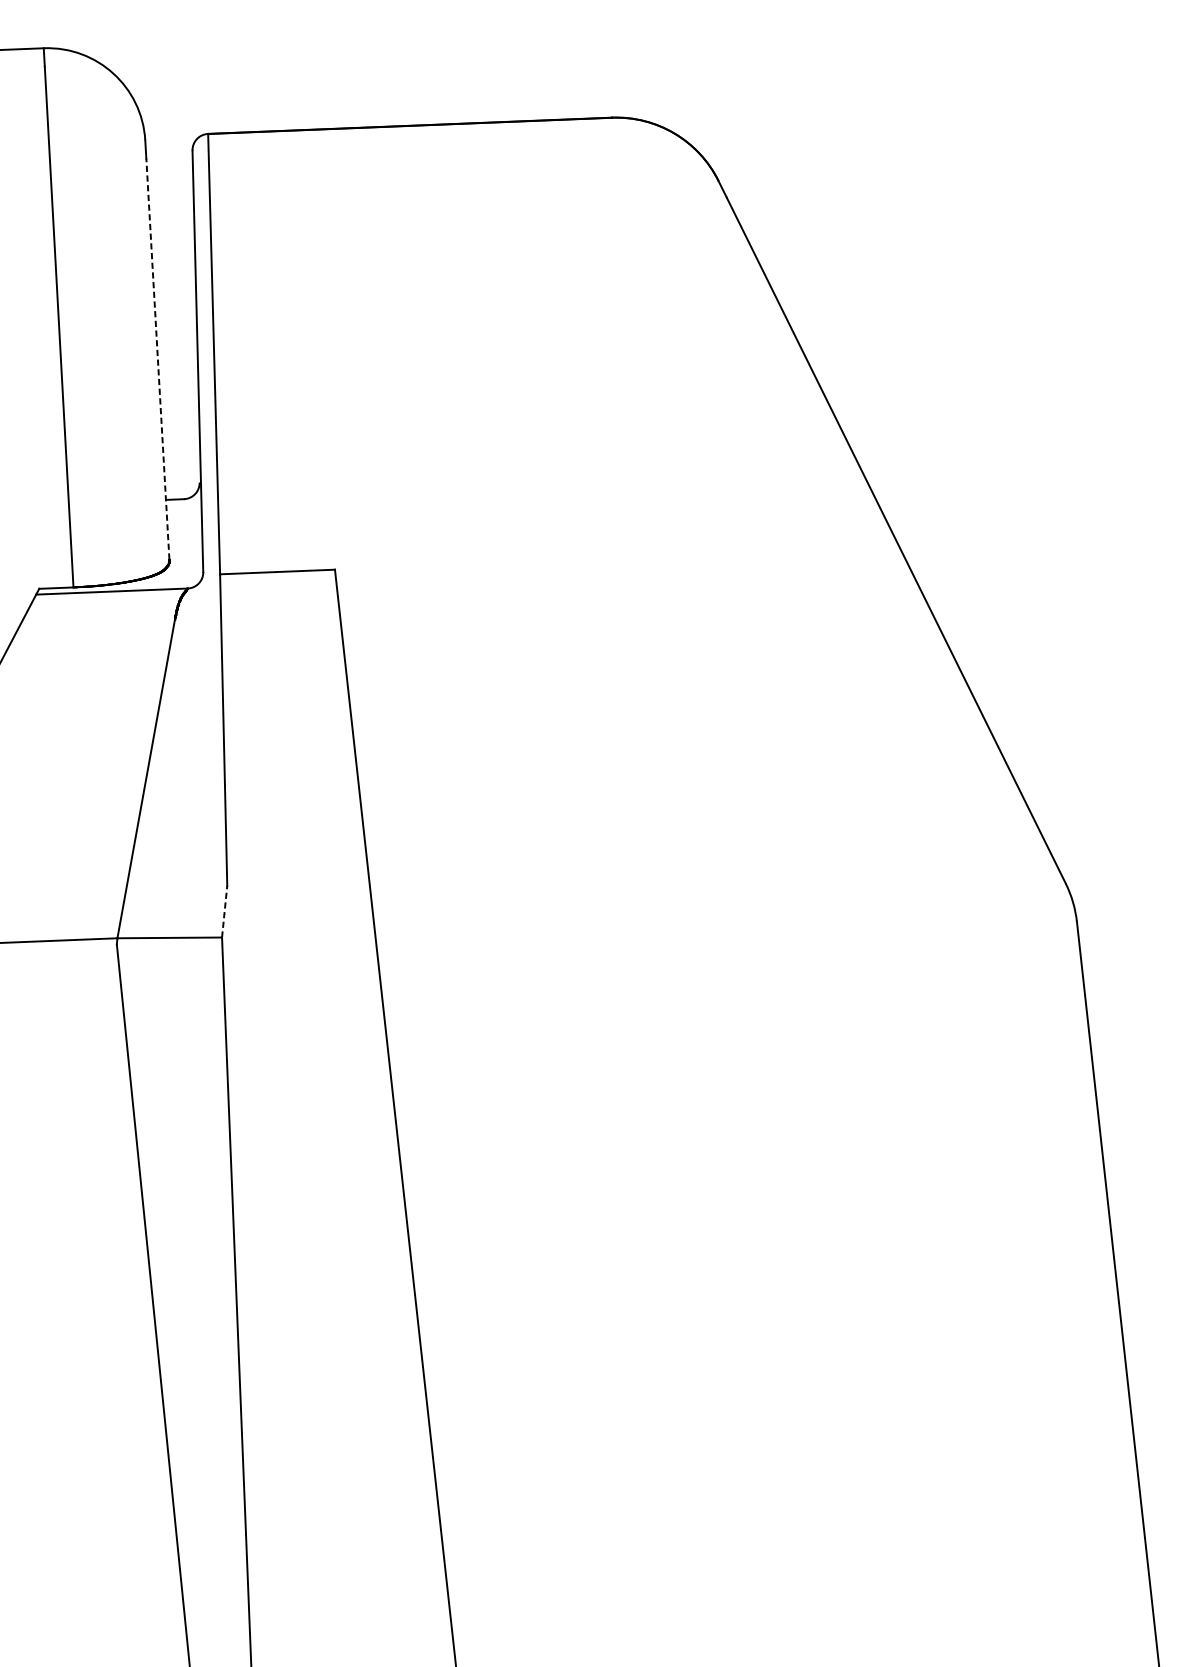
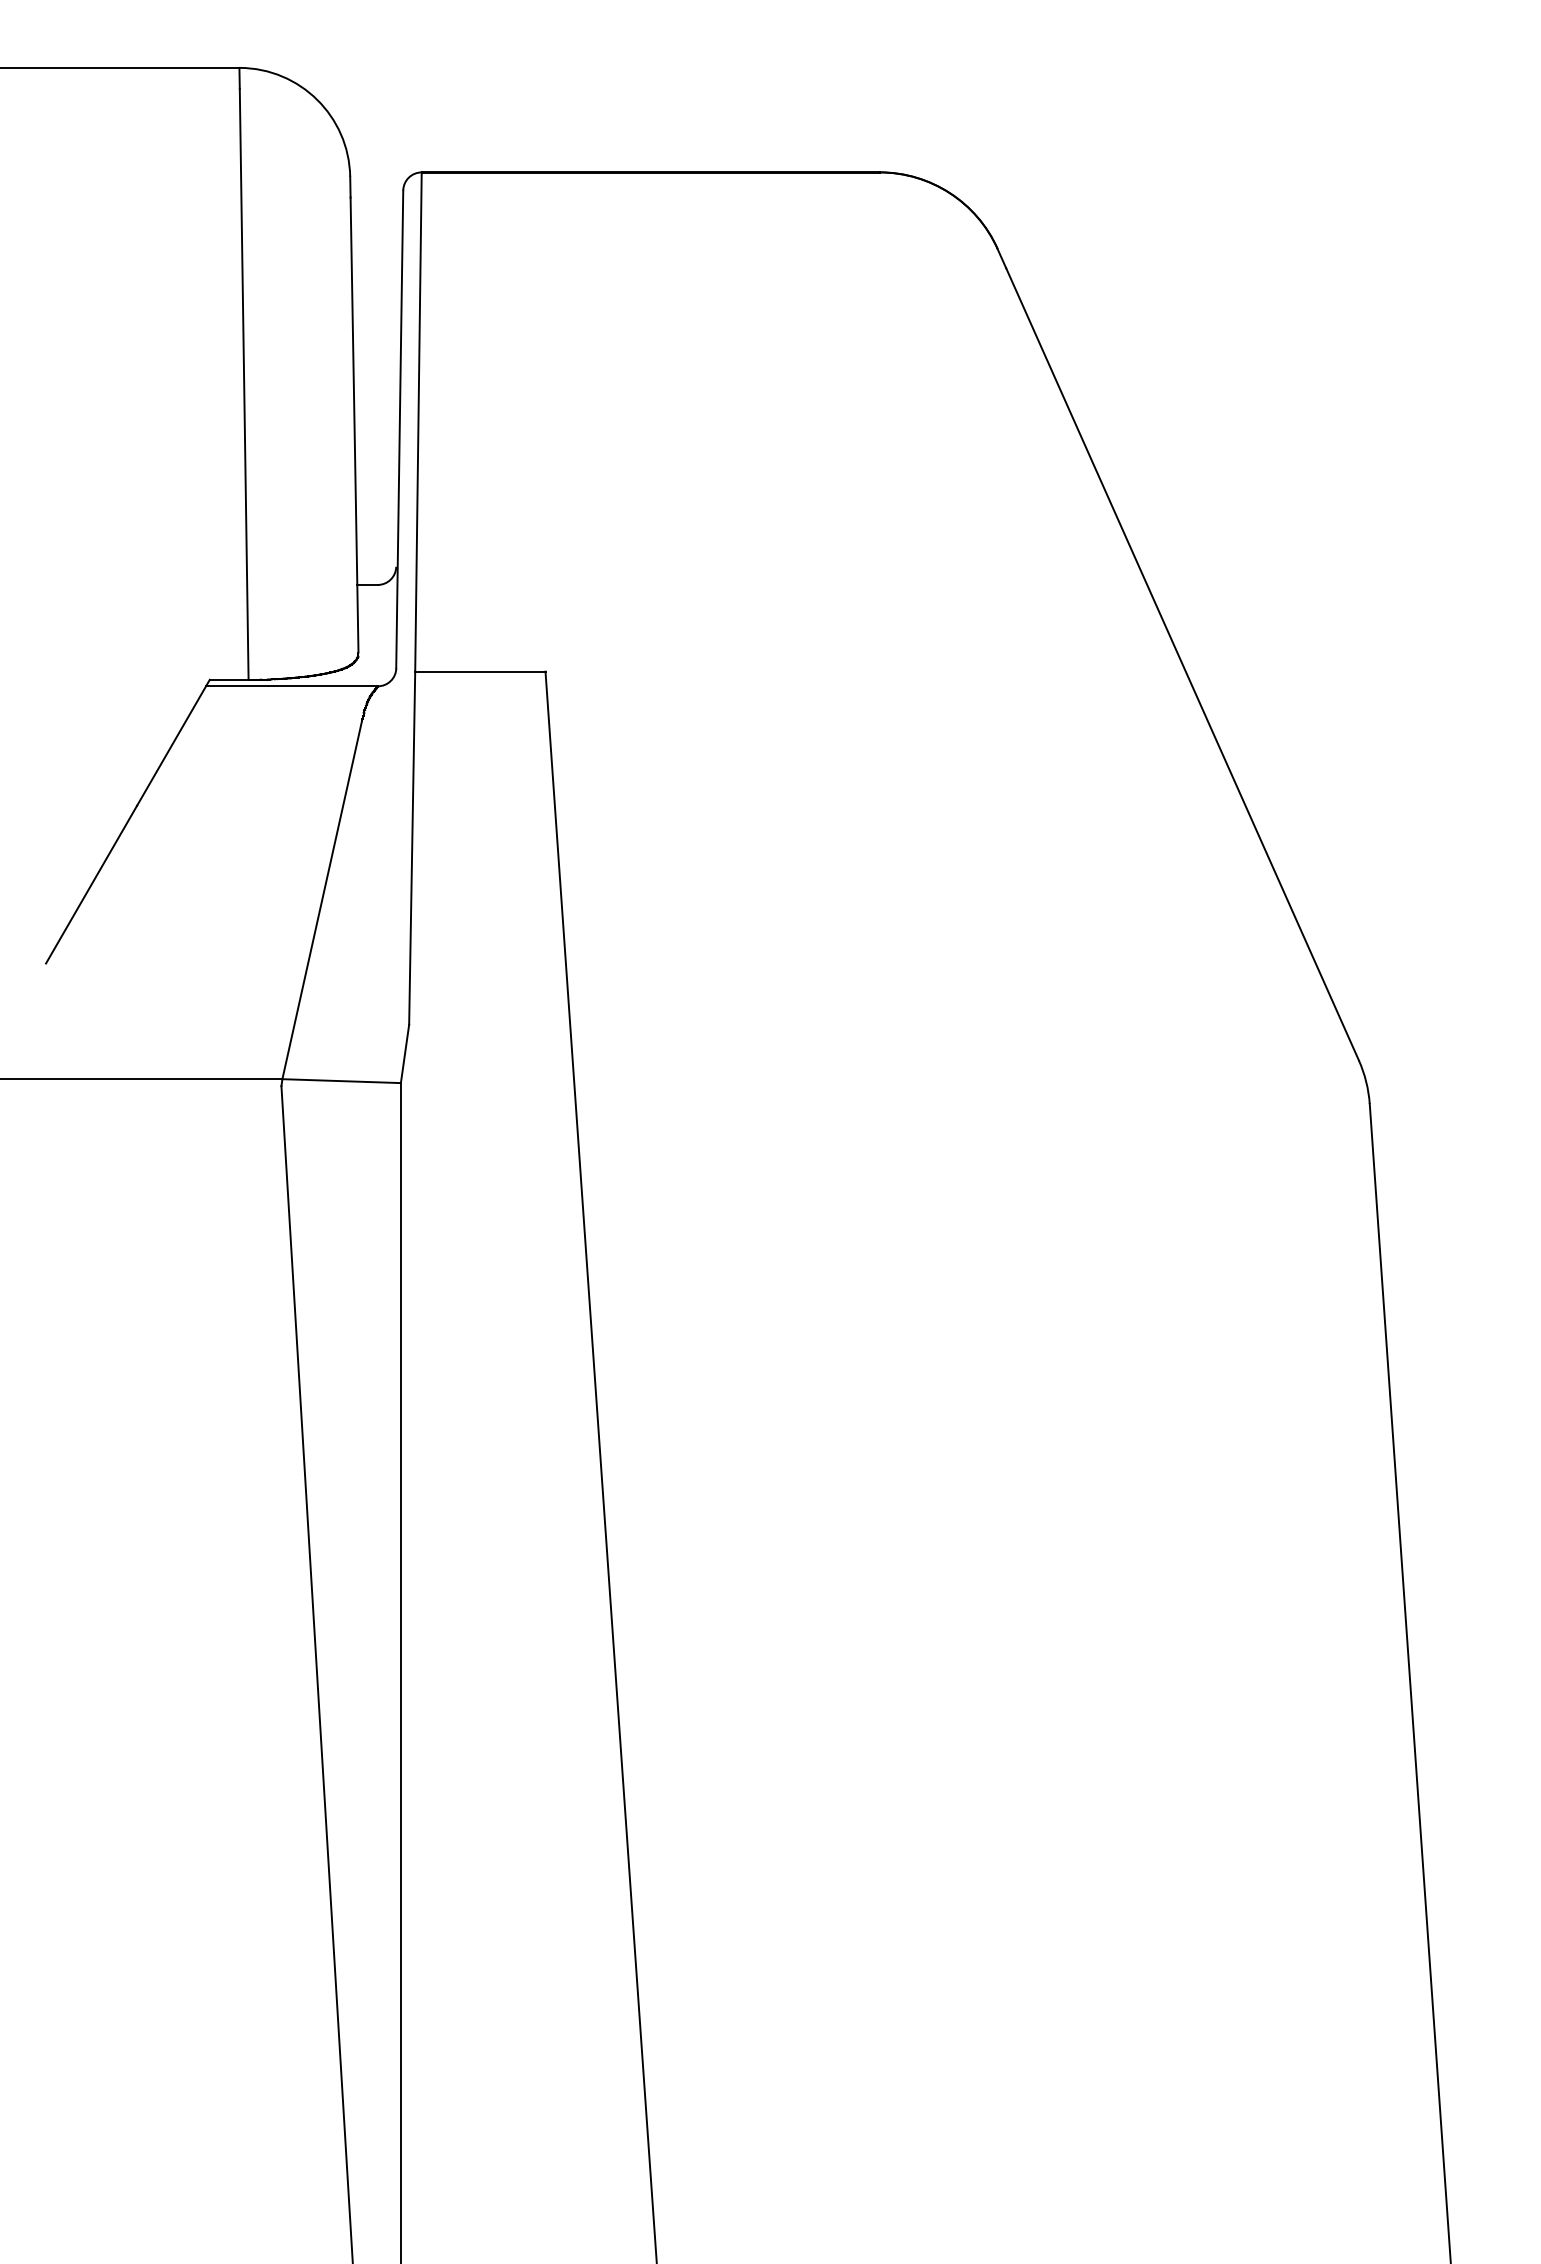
line: (157, 359) -> (354, 425), dashed -> solid
line: (225, 911) -> (405, 1053), dashed -> solid

